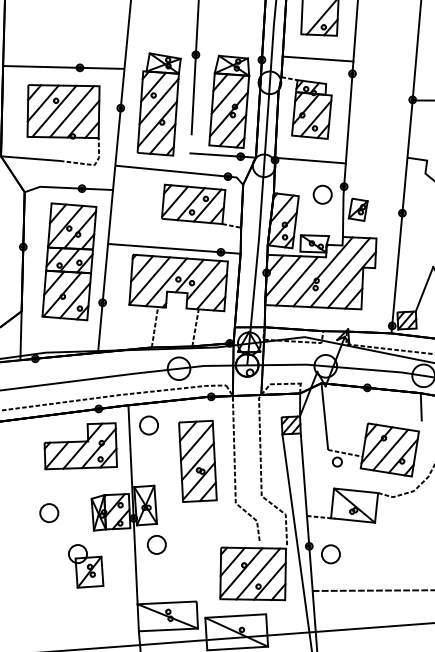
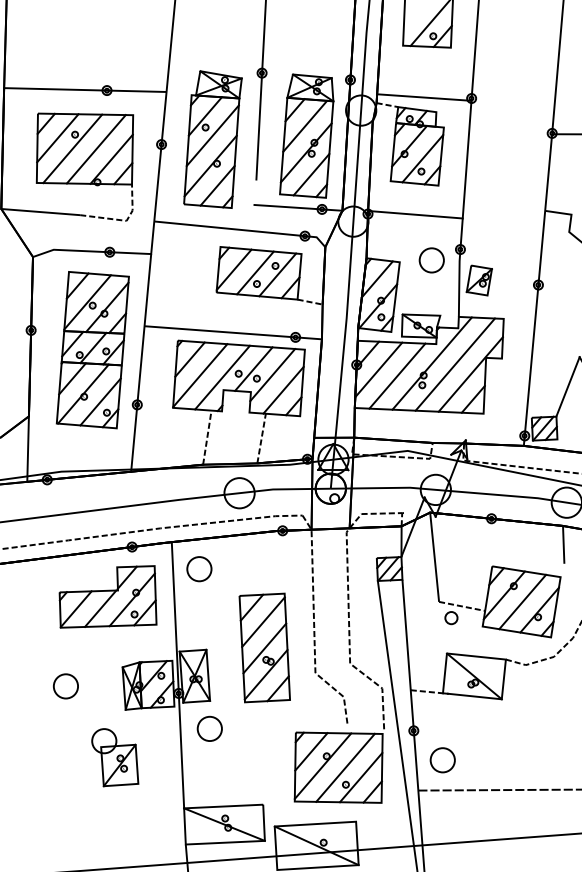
line: (317, 58) -> (423, 96), moved
part: (197, 460) -> (264, 646), moved
part: (330, 554) -> (442, 760), moved

